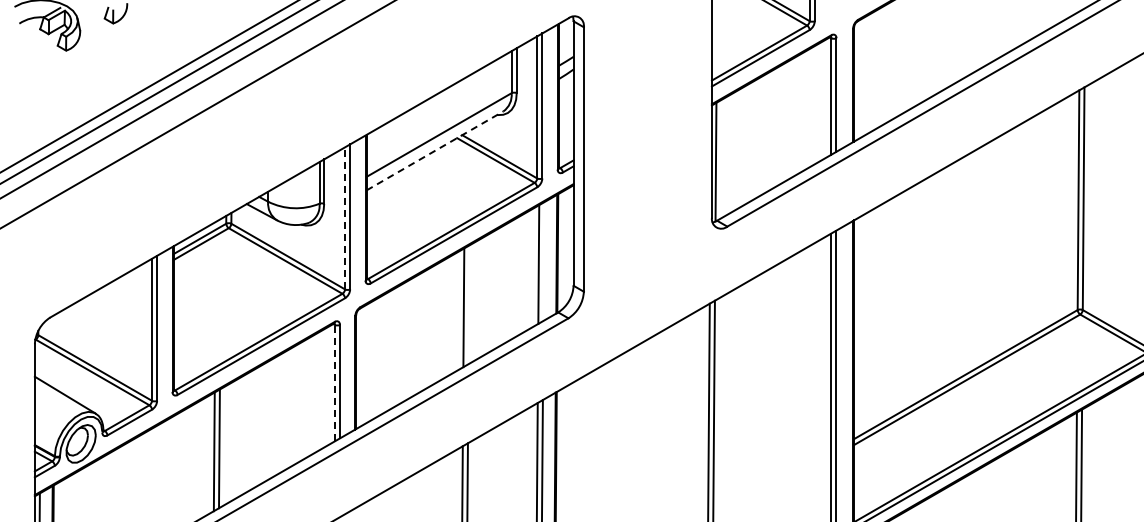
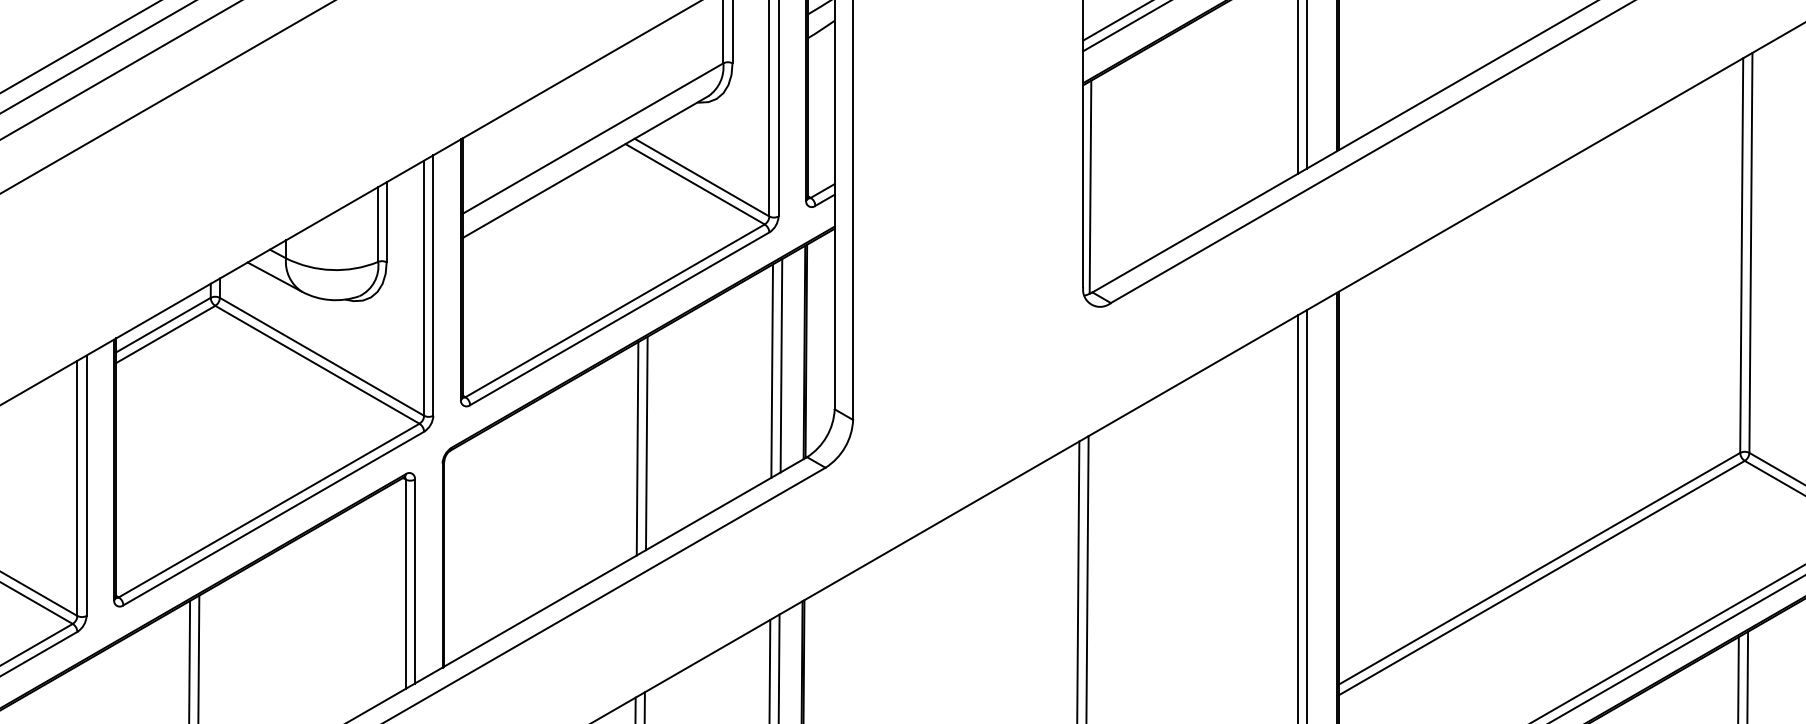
line: (434, 150) -> (584, 166), dashed -> solid
line: (345, 217) -> (424, 286), dashed -> solid
line: (543, 261) -> (780, 365), added
line: (468, 304) -> (645, 442), added
line: (334, 382) -> (405, 583), dashed -> solid

